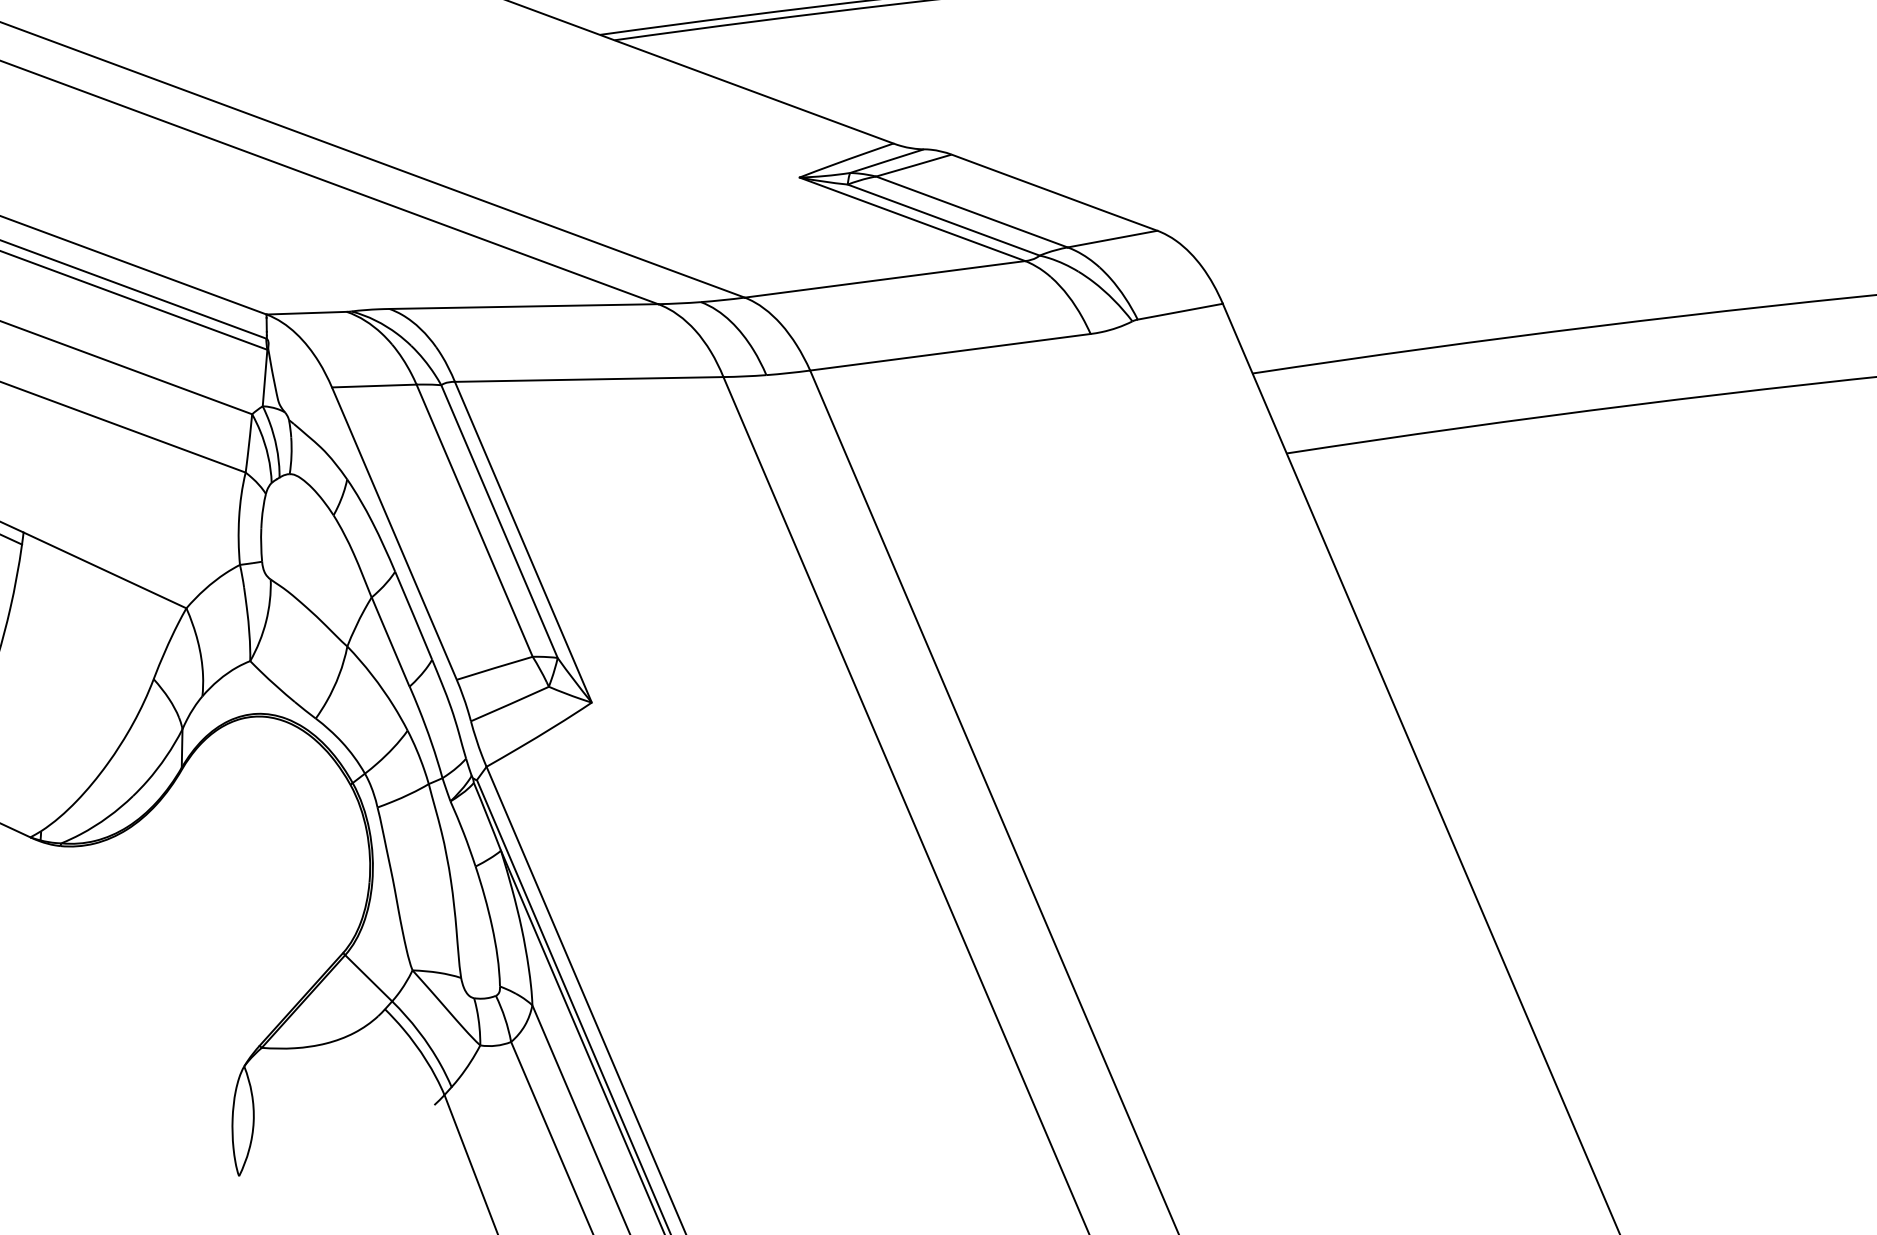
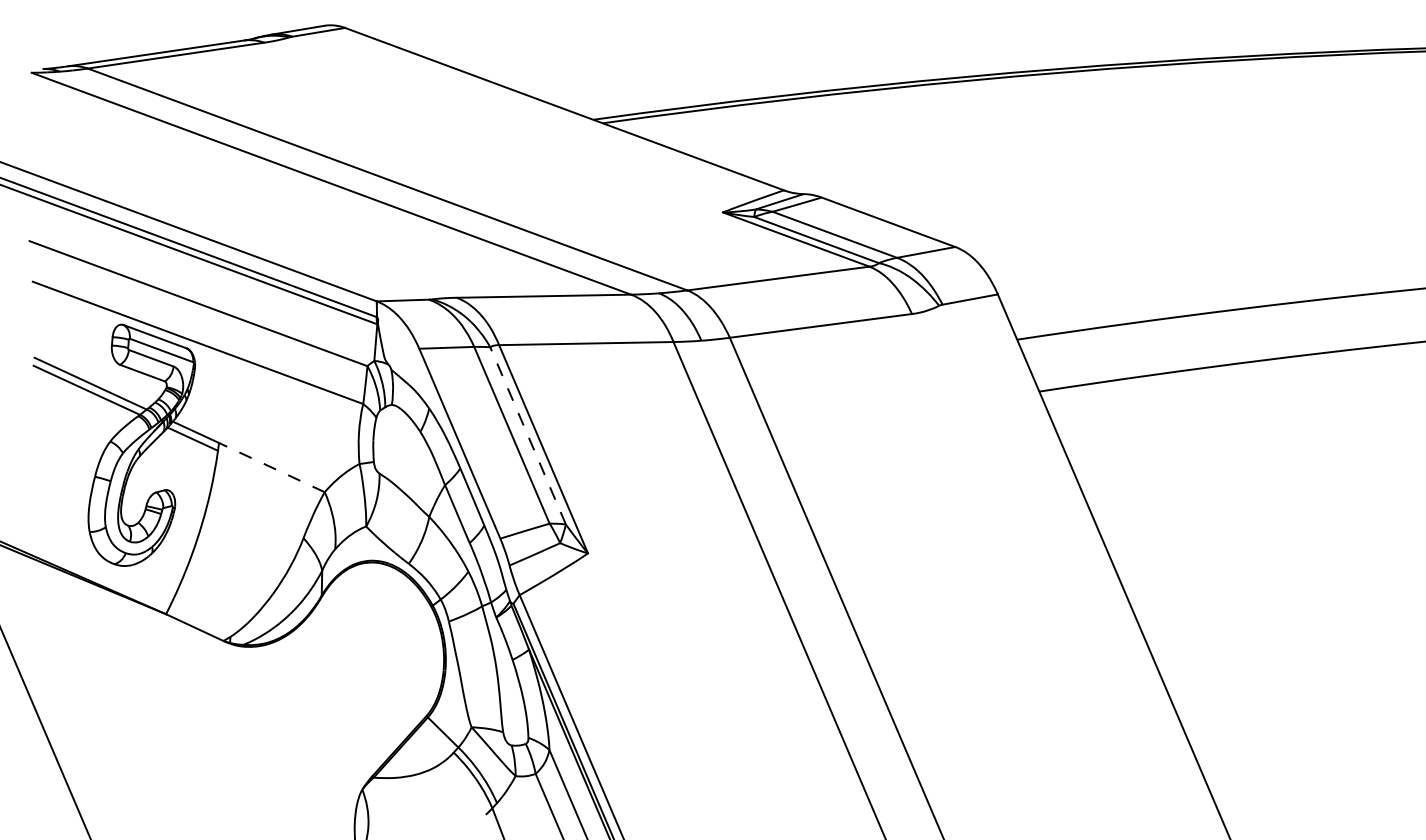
line: (498, 521) -> (527, 435), solid -> dashed
line: (104, 570) -> (271, 467), solid -> dashed

